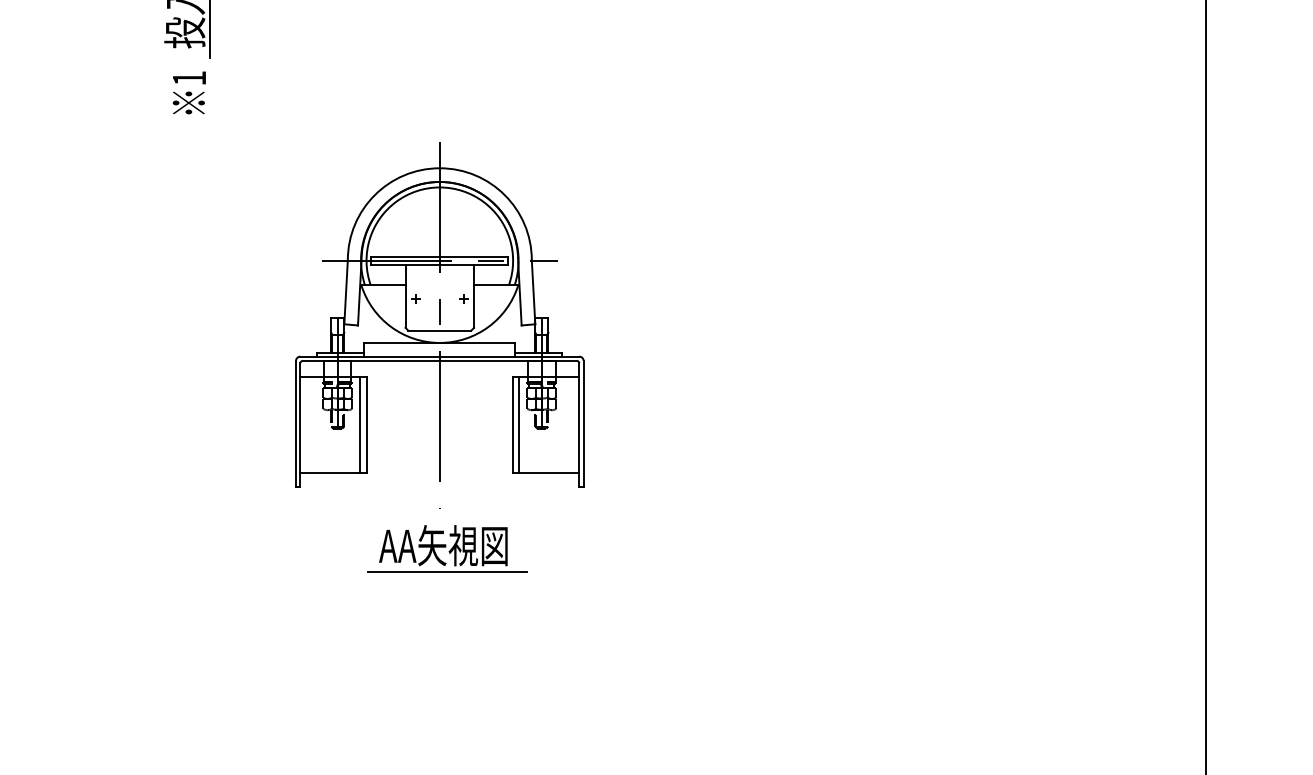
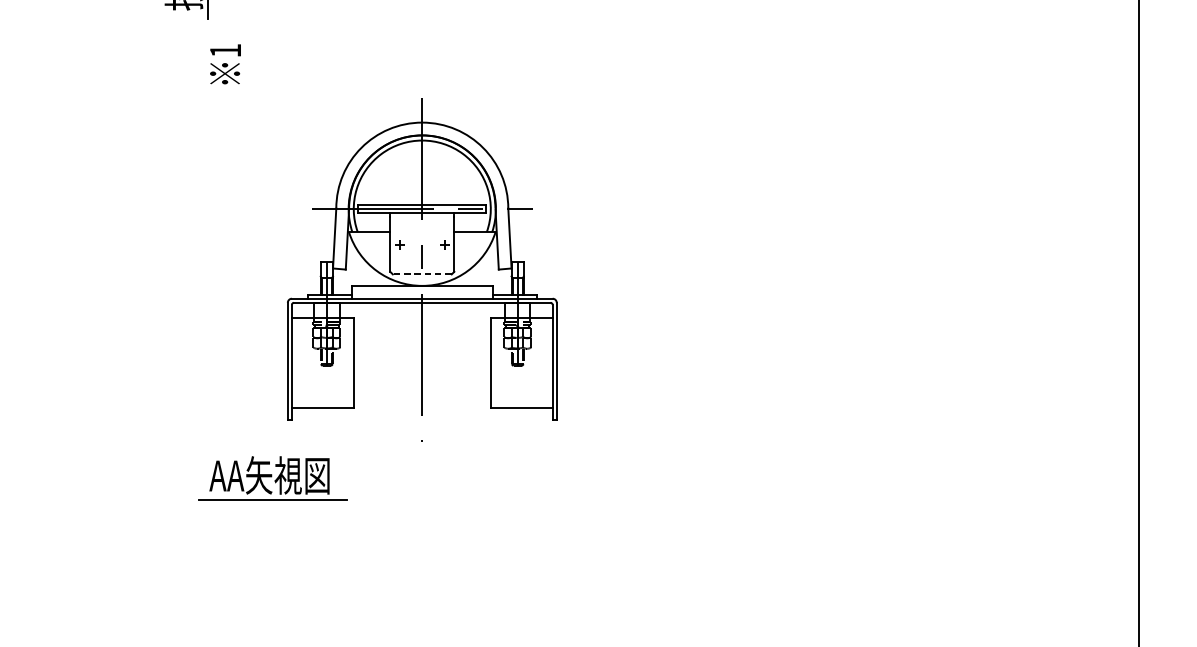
text: (188, 92) -> (224, 63), moved
line: (439, 330) -> (421, 274), solid -> dashed
line: (360, 425) -> (348, 363), removed
line: (519, 425) -> (496, 363), removed
part: (447, 548) -> (273, 478), moved

